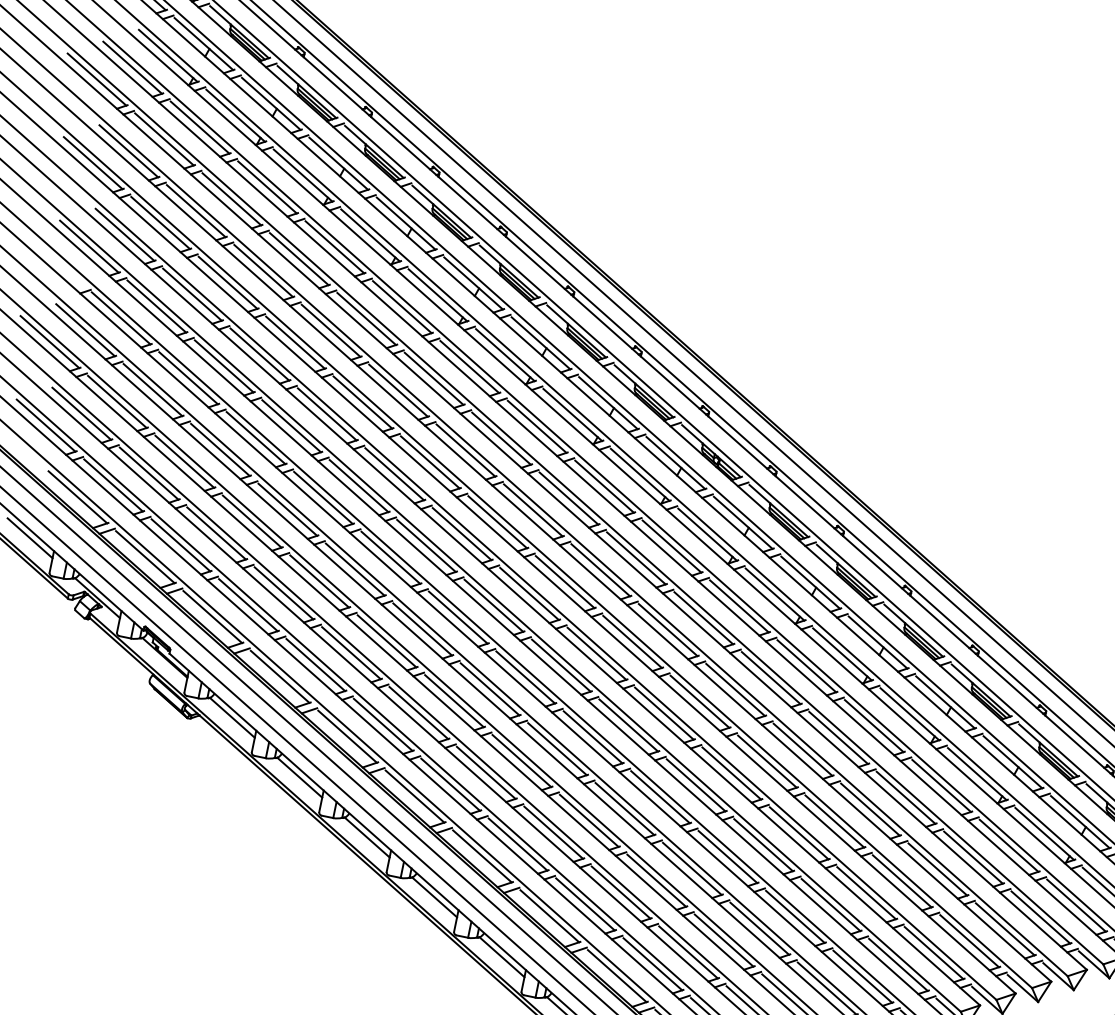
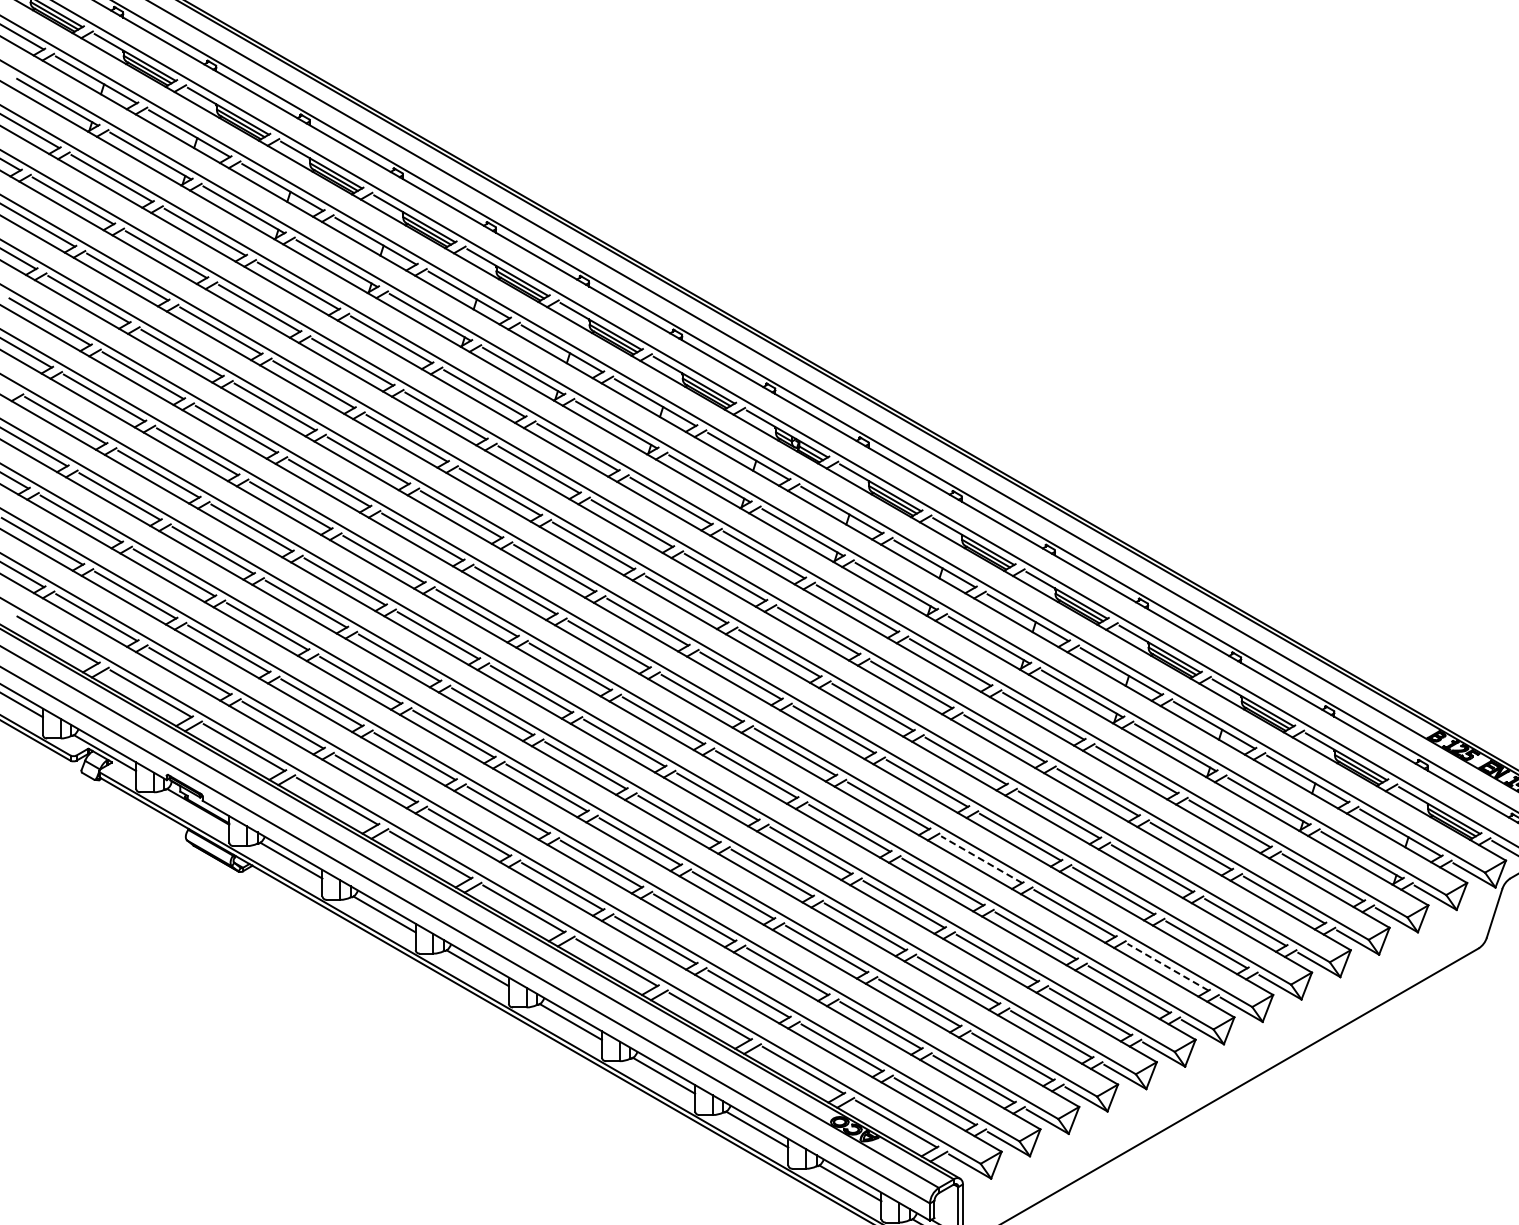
line: (799, 833) -> (981, 859), solid -> dashed
line: (934, 953) -> (1168, 967), solid -> dashed

